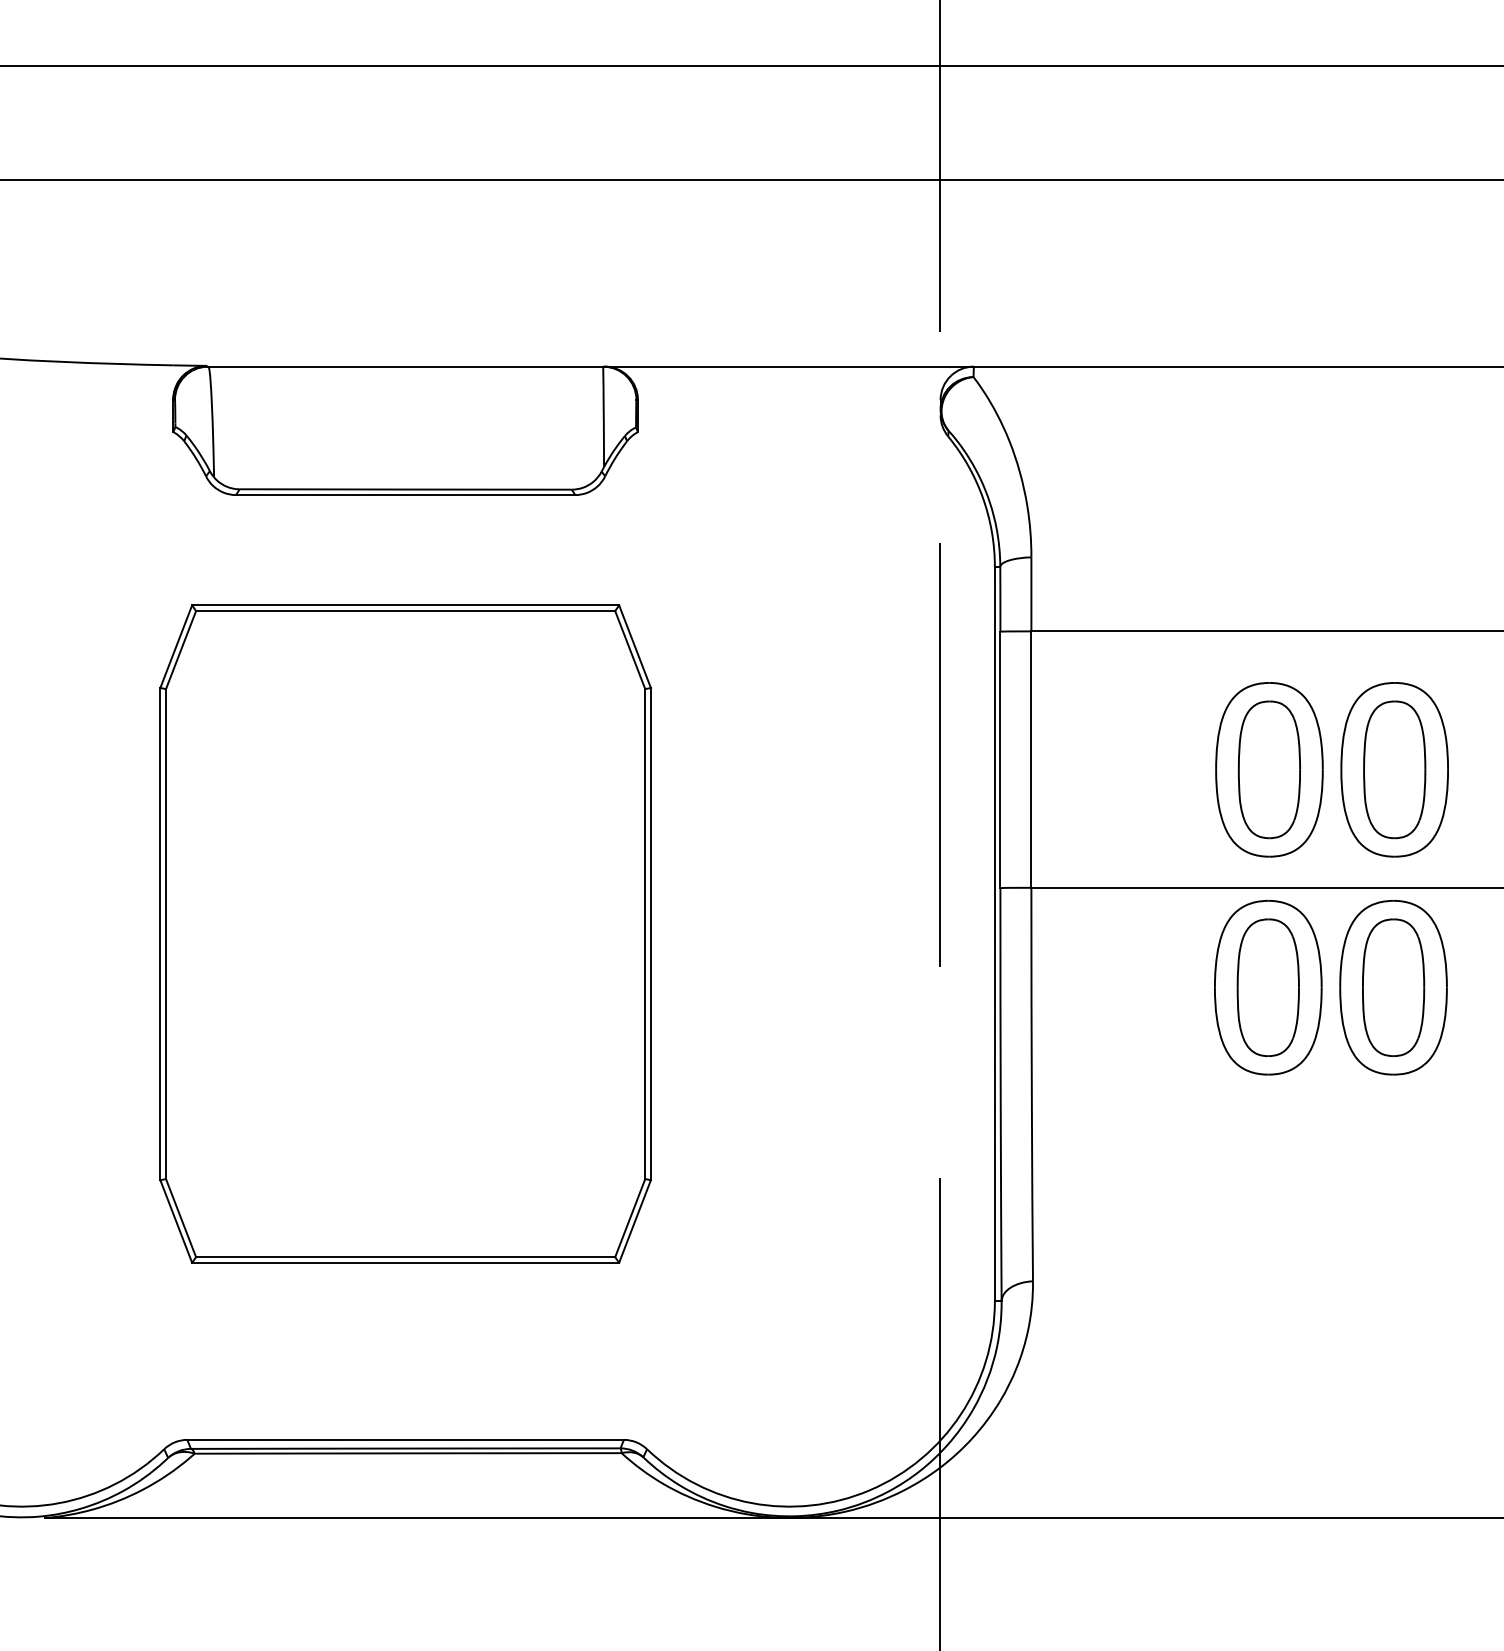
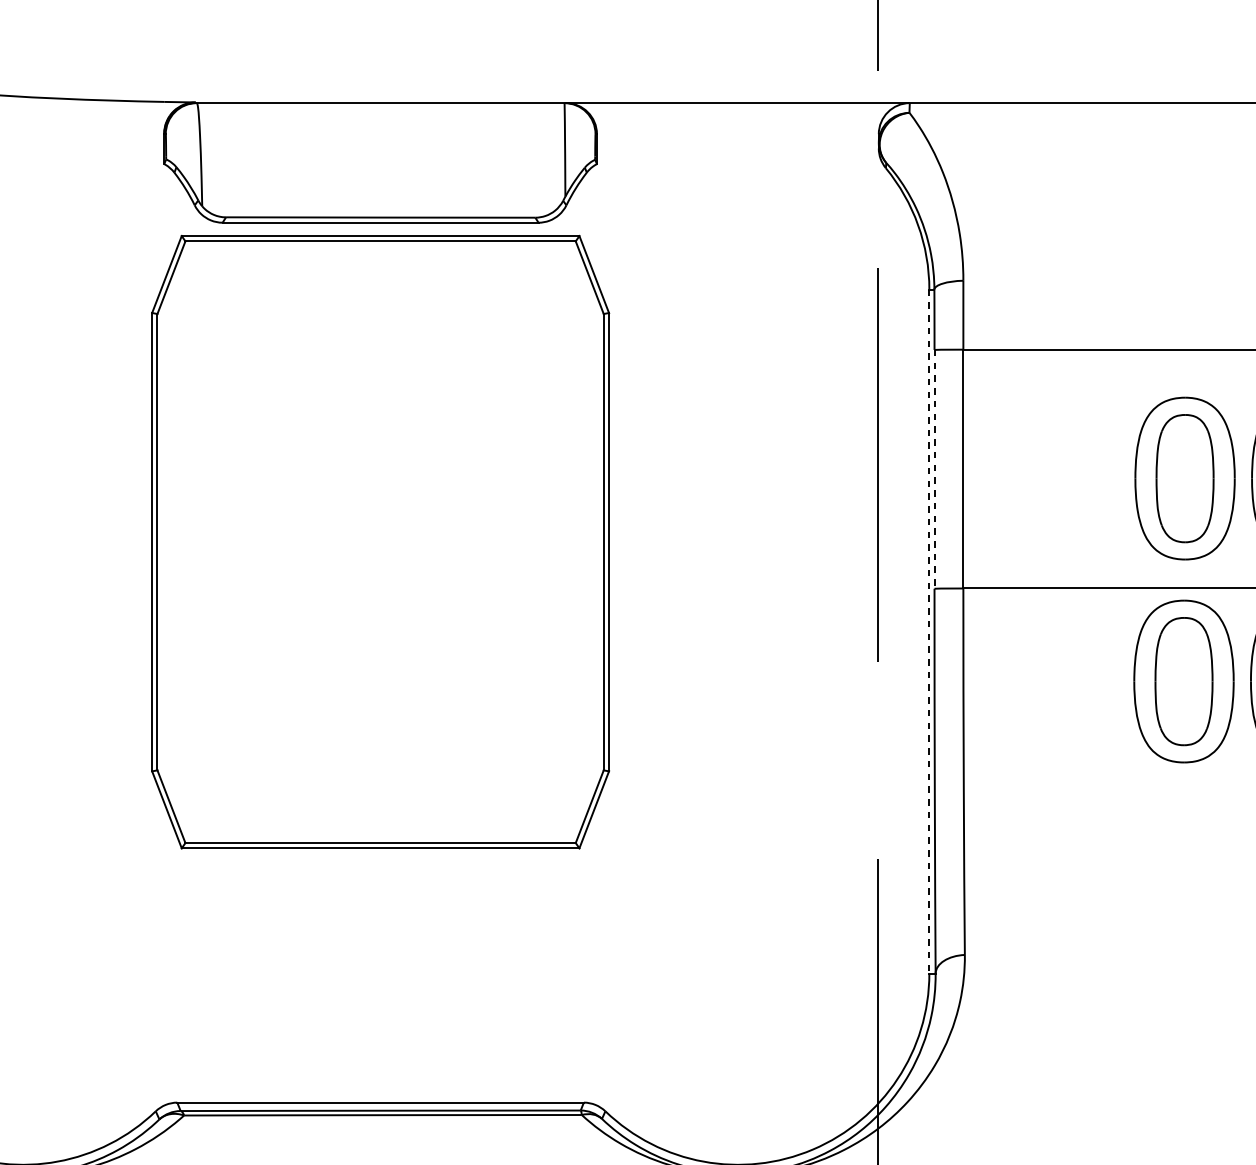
line: (1000, 760) -> (934, 469), solid -> dashed
part: (405, 933) -> (380, 541), moved
line: (994, 934) -> (929, 631), solid -> dashed

